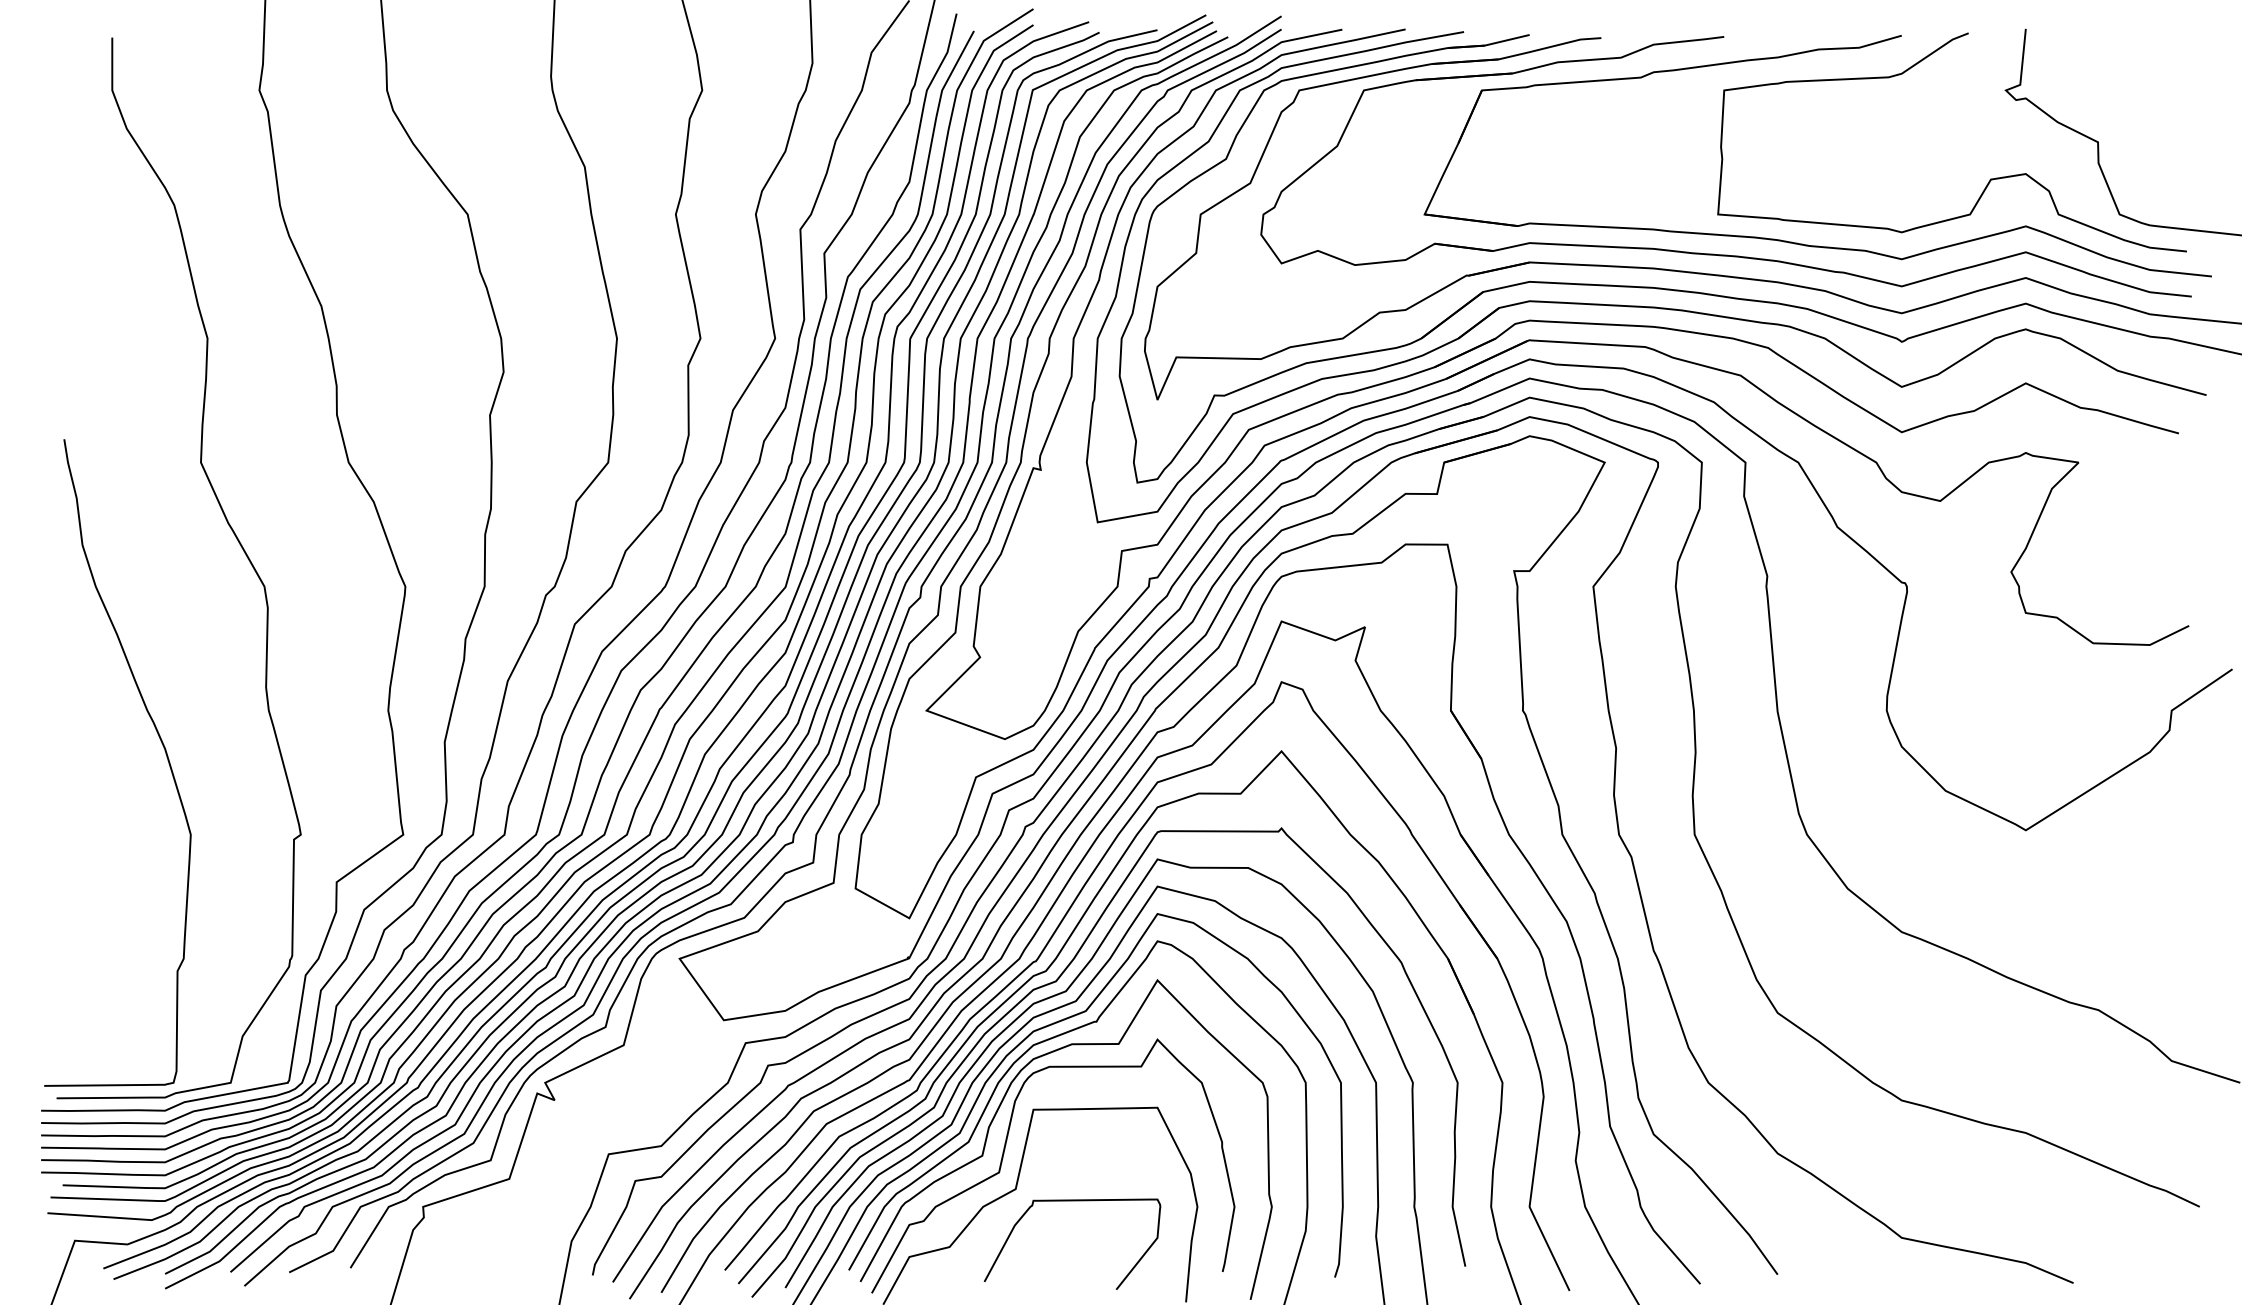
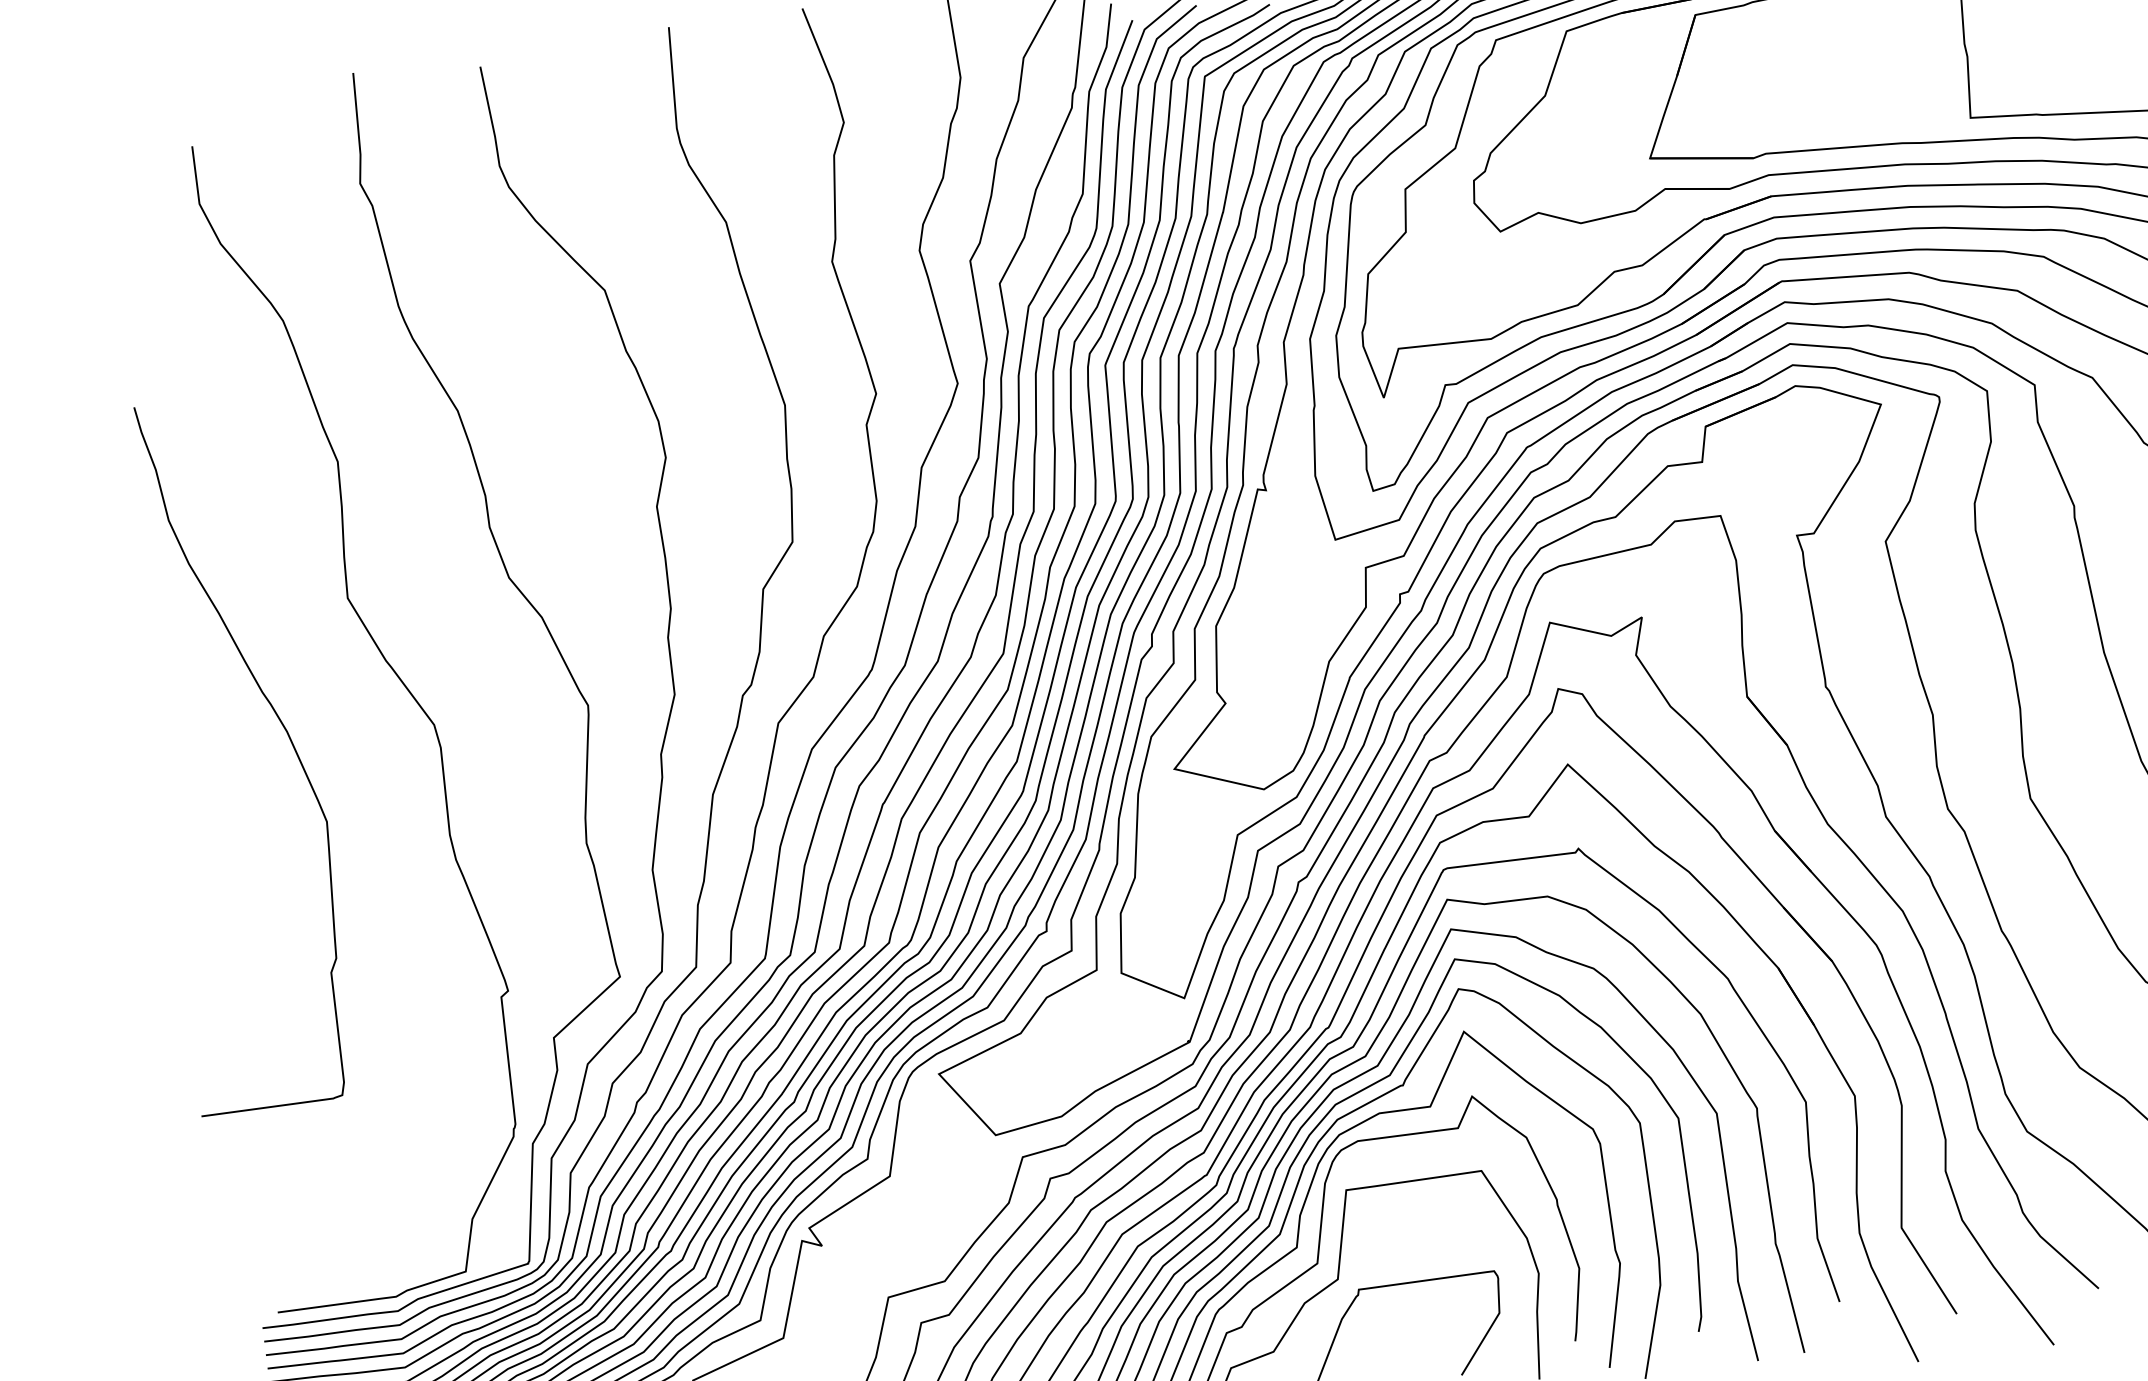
curve: (160, 741) -> (280, 724), moved

